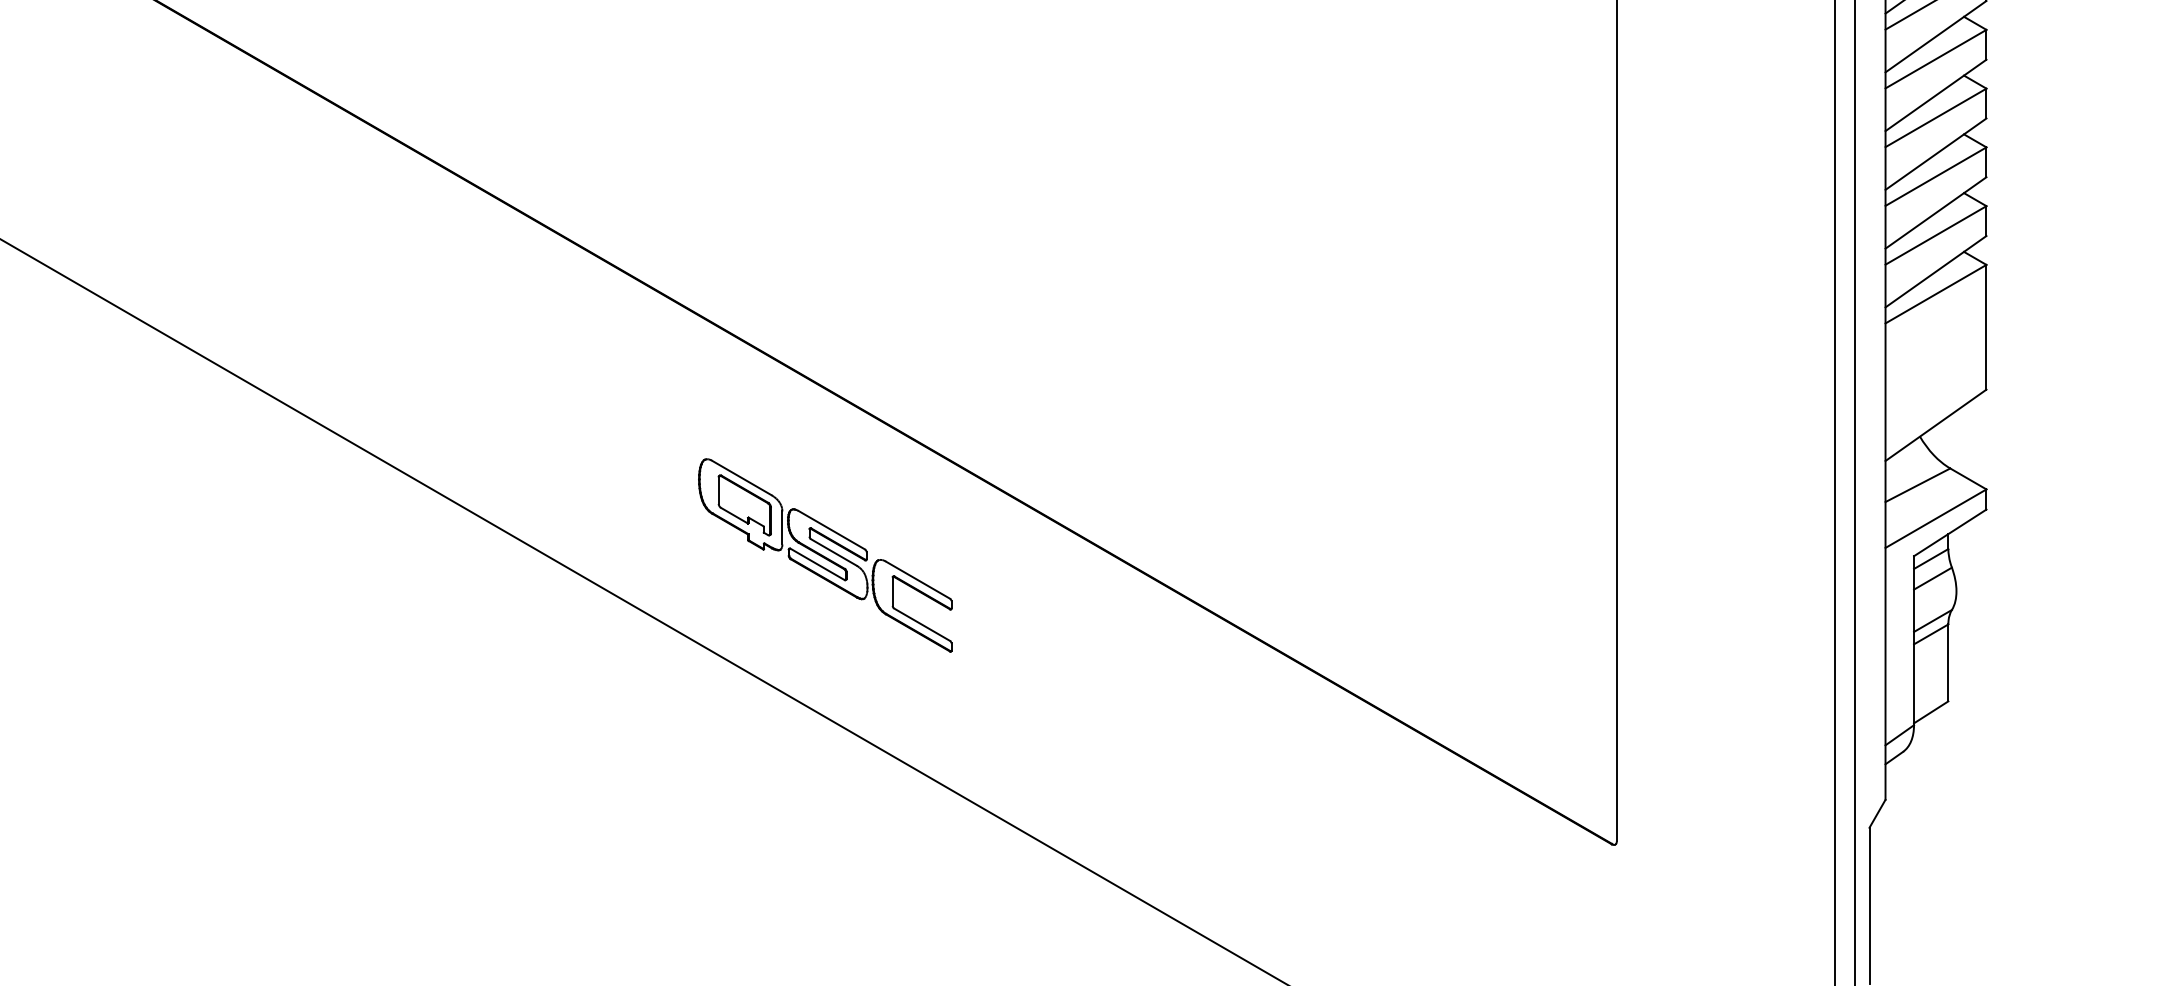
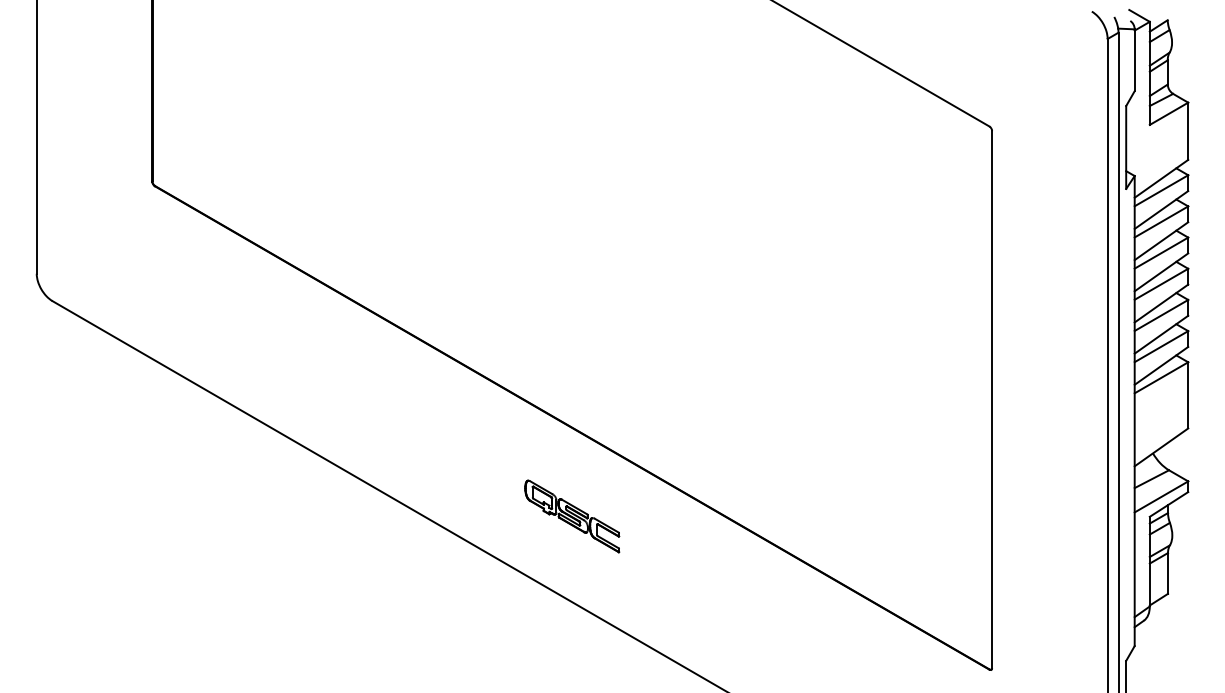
part: (825, 555) -> (572, 516), size x0.7

